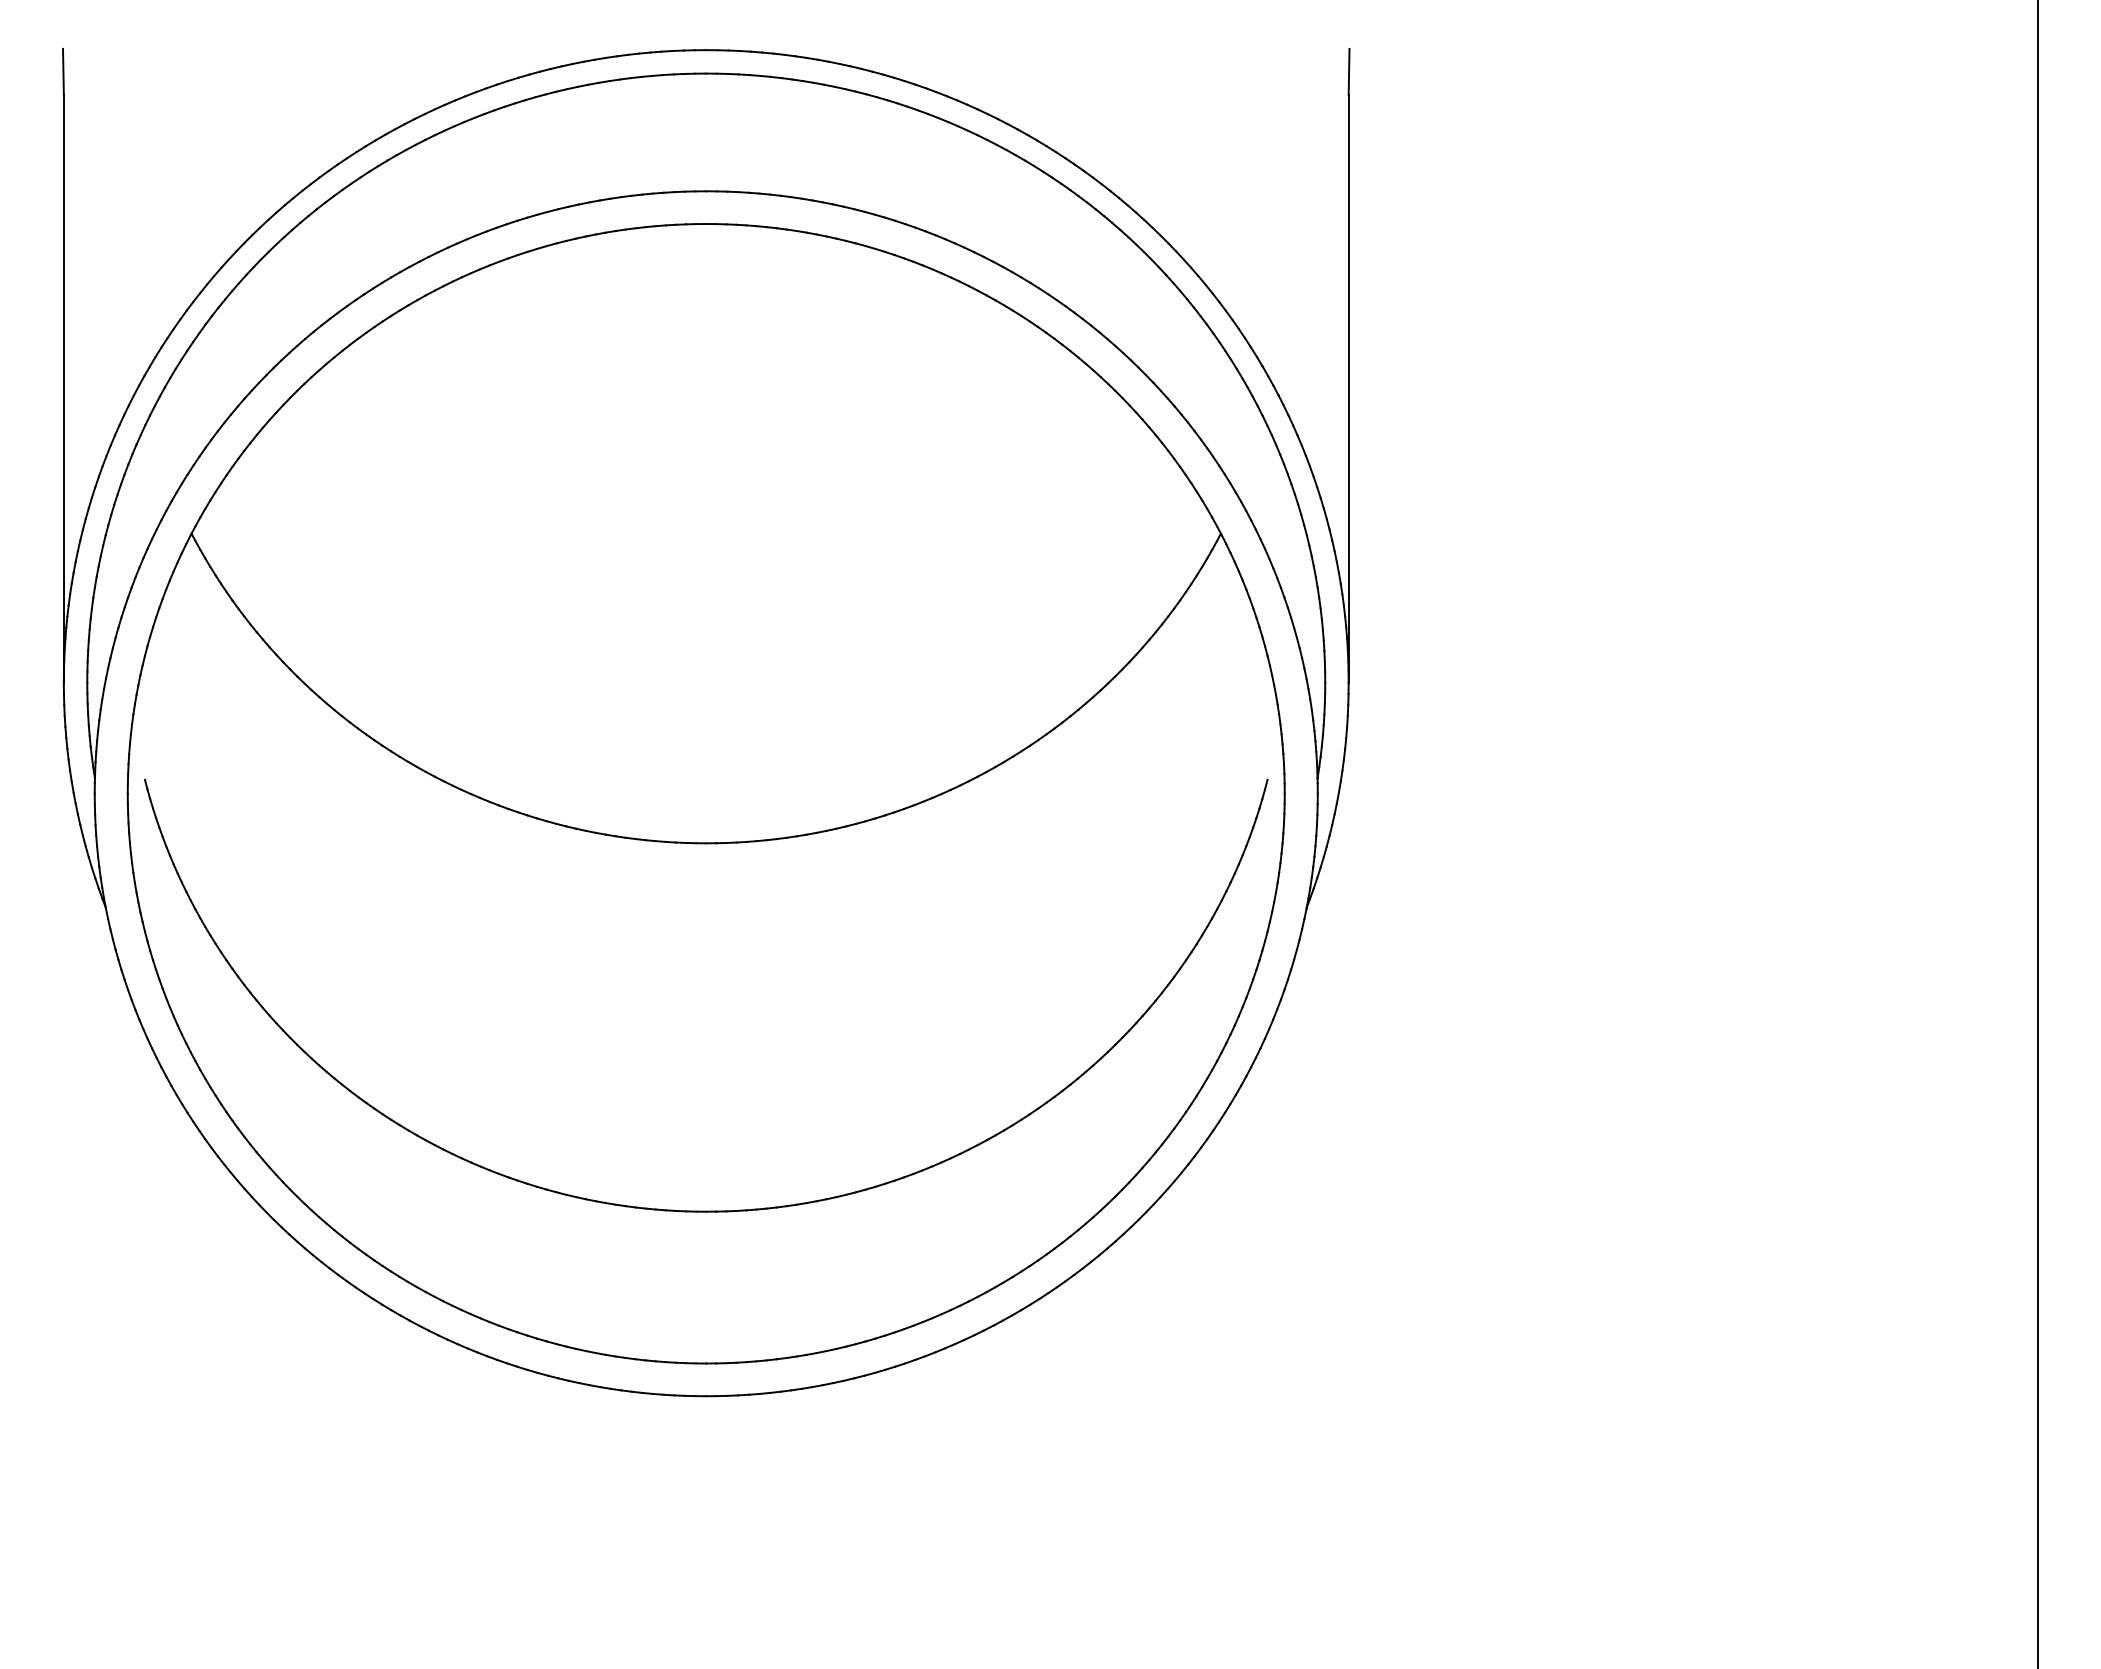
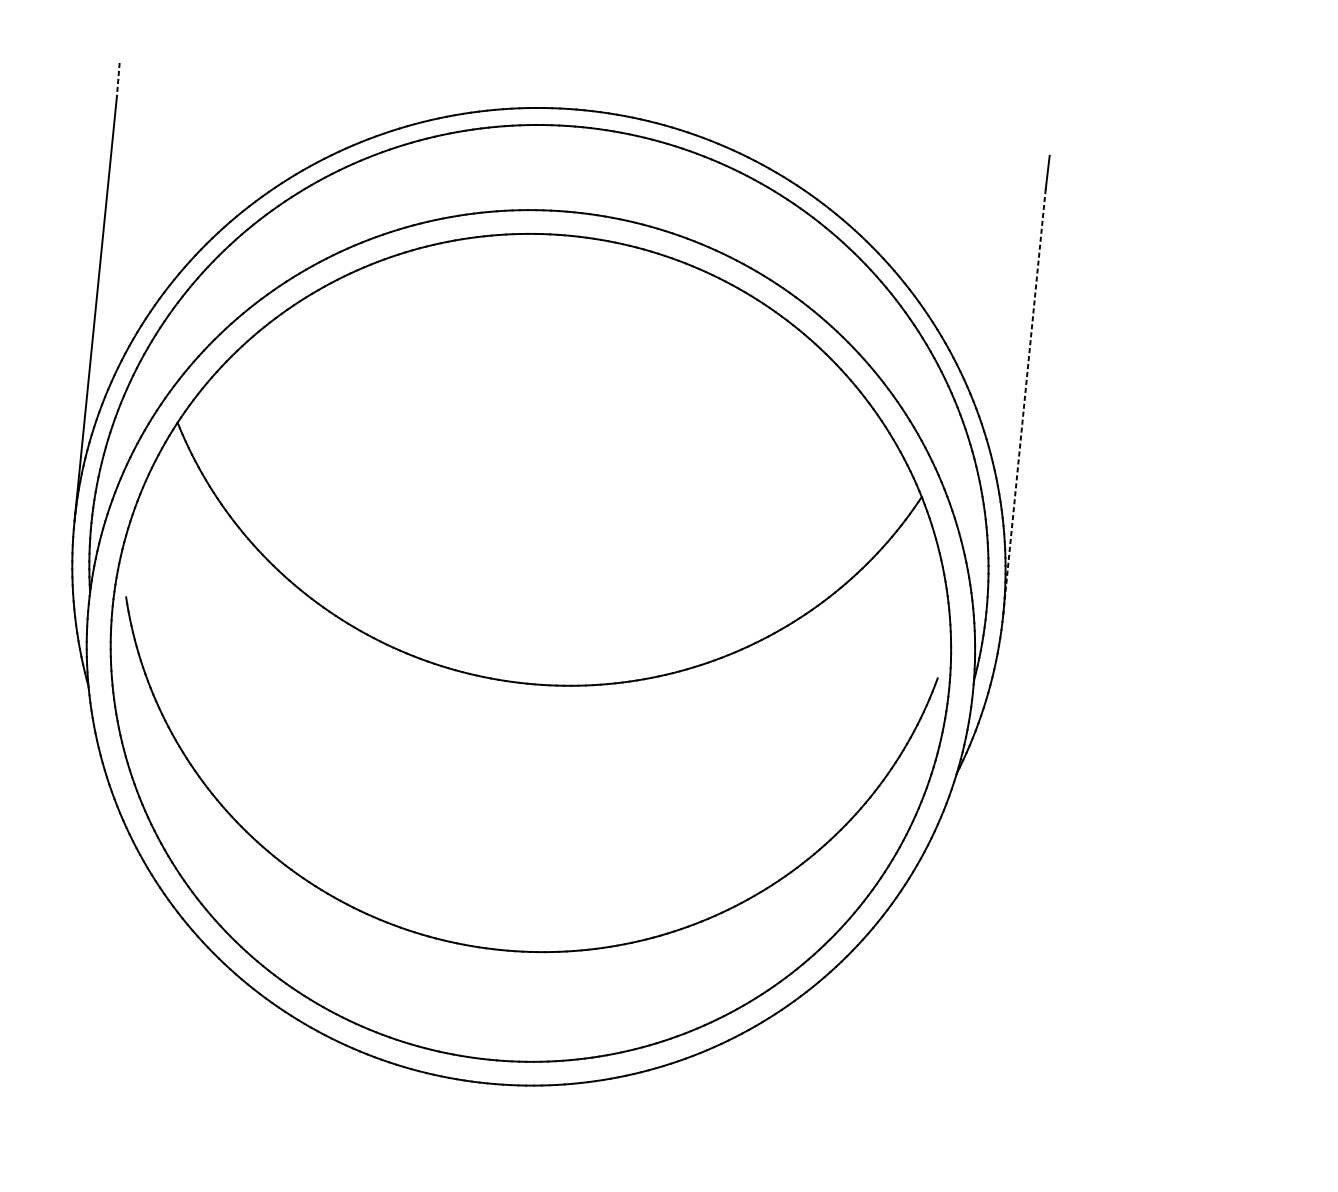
line: (63, 72) -> (118, 80), solid -> dashed
line: (1348, 388) -> (1024, 401), solid -> dashed

